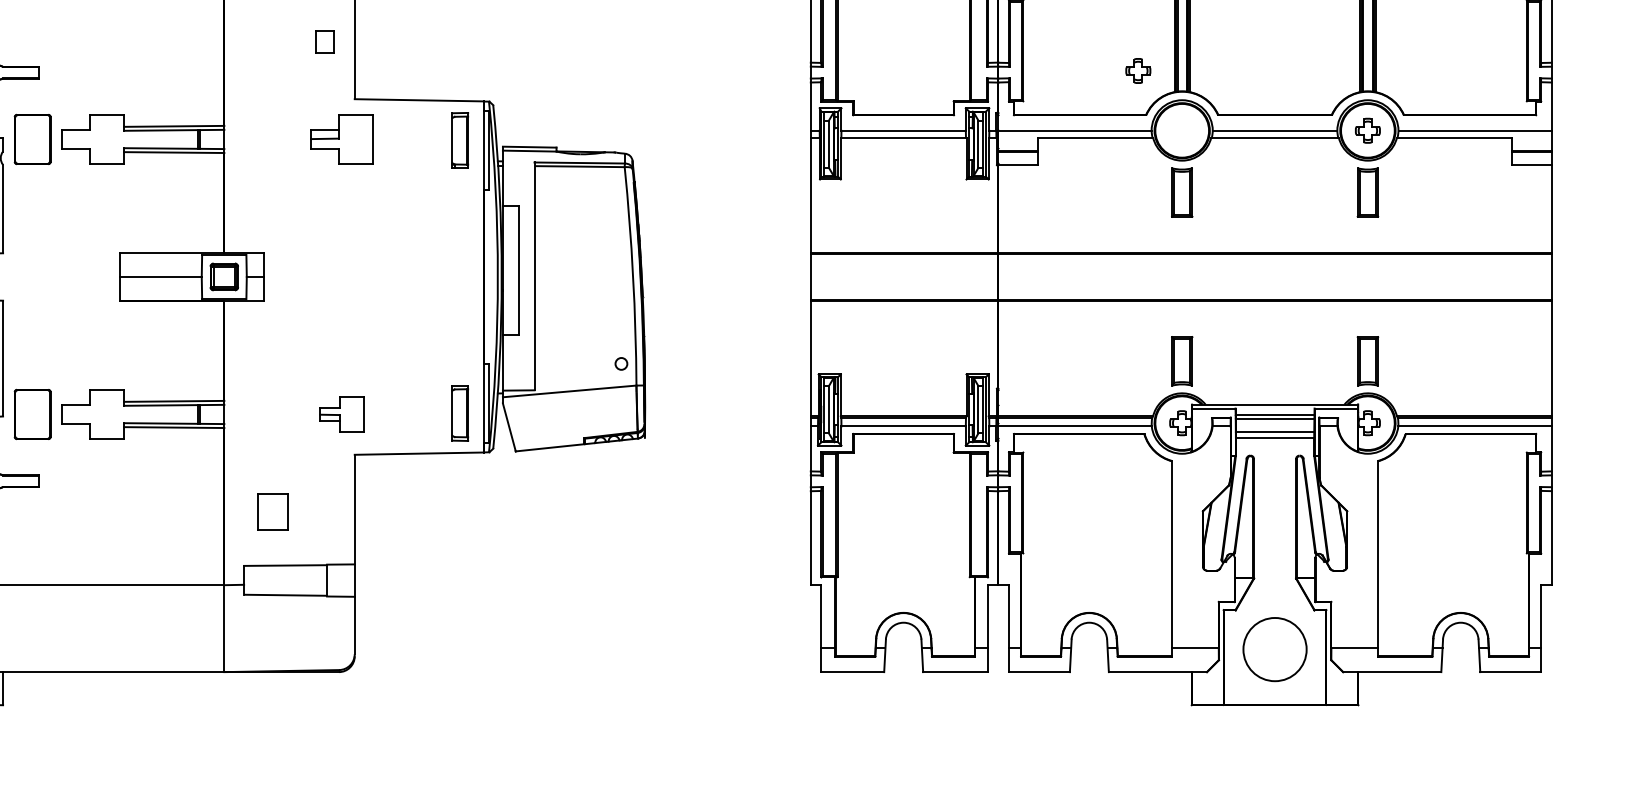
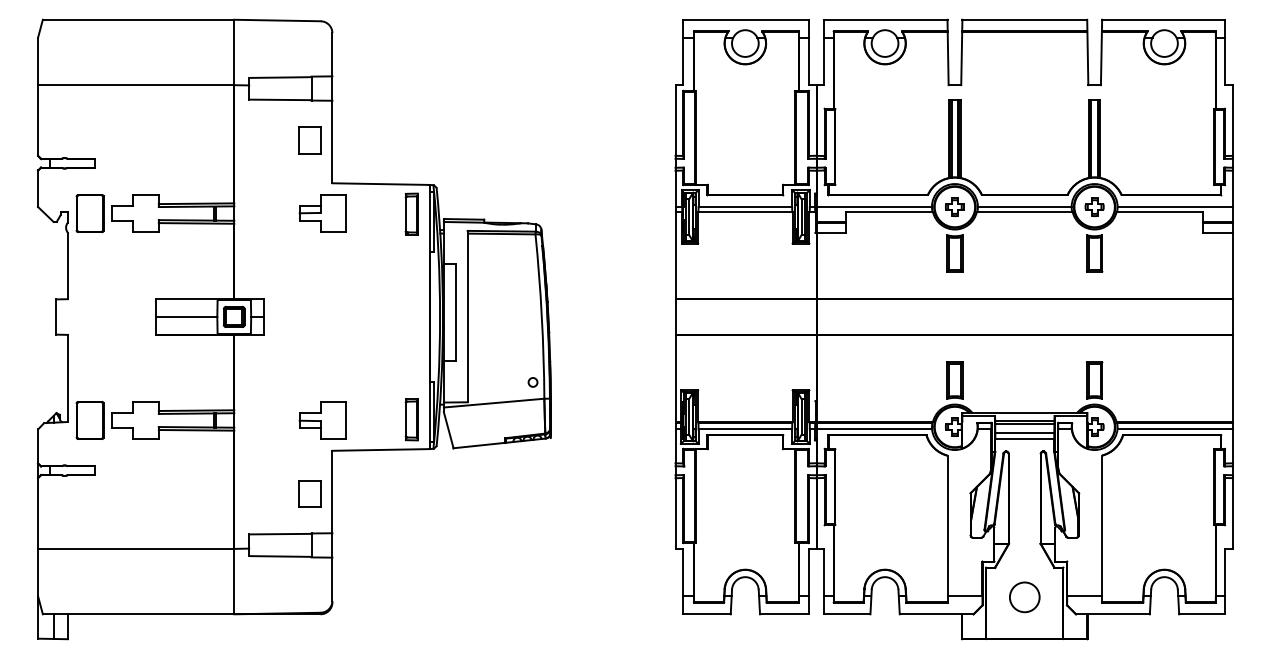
part: (324, 42) -> (309, 140), size x1.67
part: (1137, 70) -> (954, 206), moved
part: (341, 414) -> (322, 420), size x1.43
part: (272, 511) -> (309, 493), moved
circle: (1274, 649) -> (1024, 597), size x0.62

